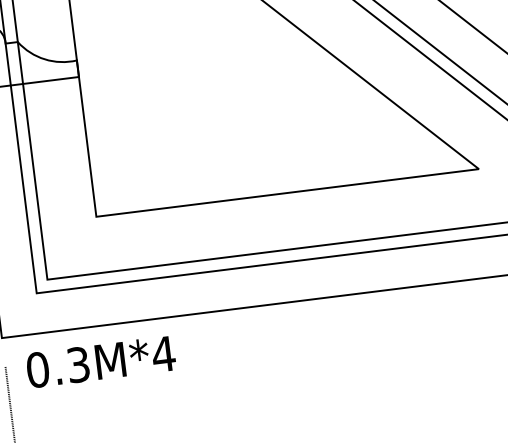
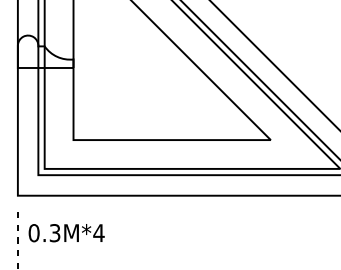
text: (100, 362) -> (66, 233), moved

